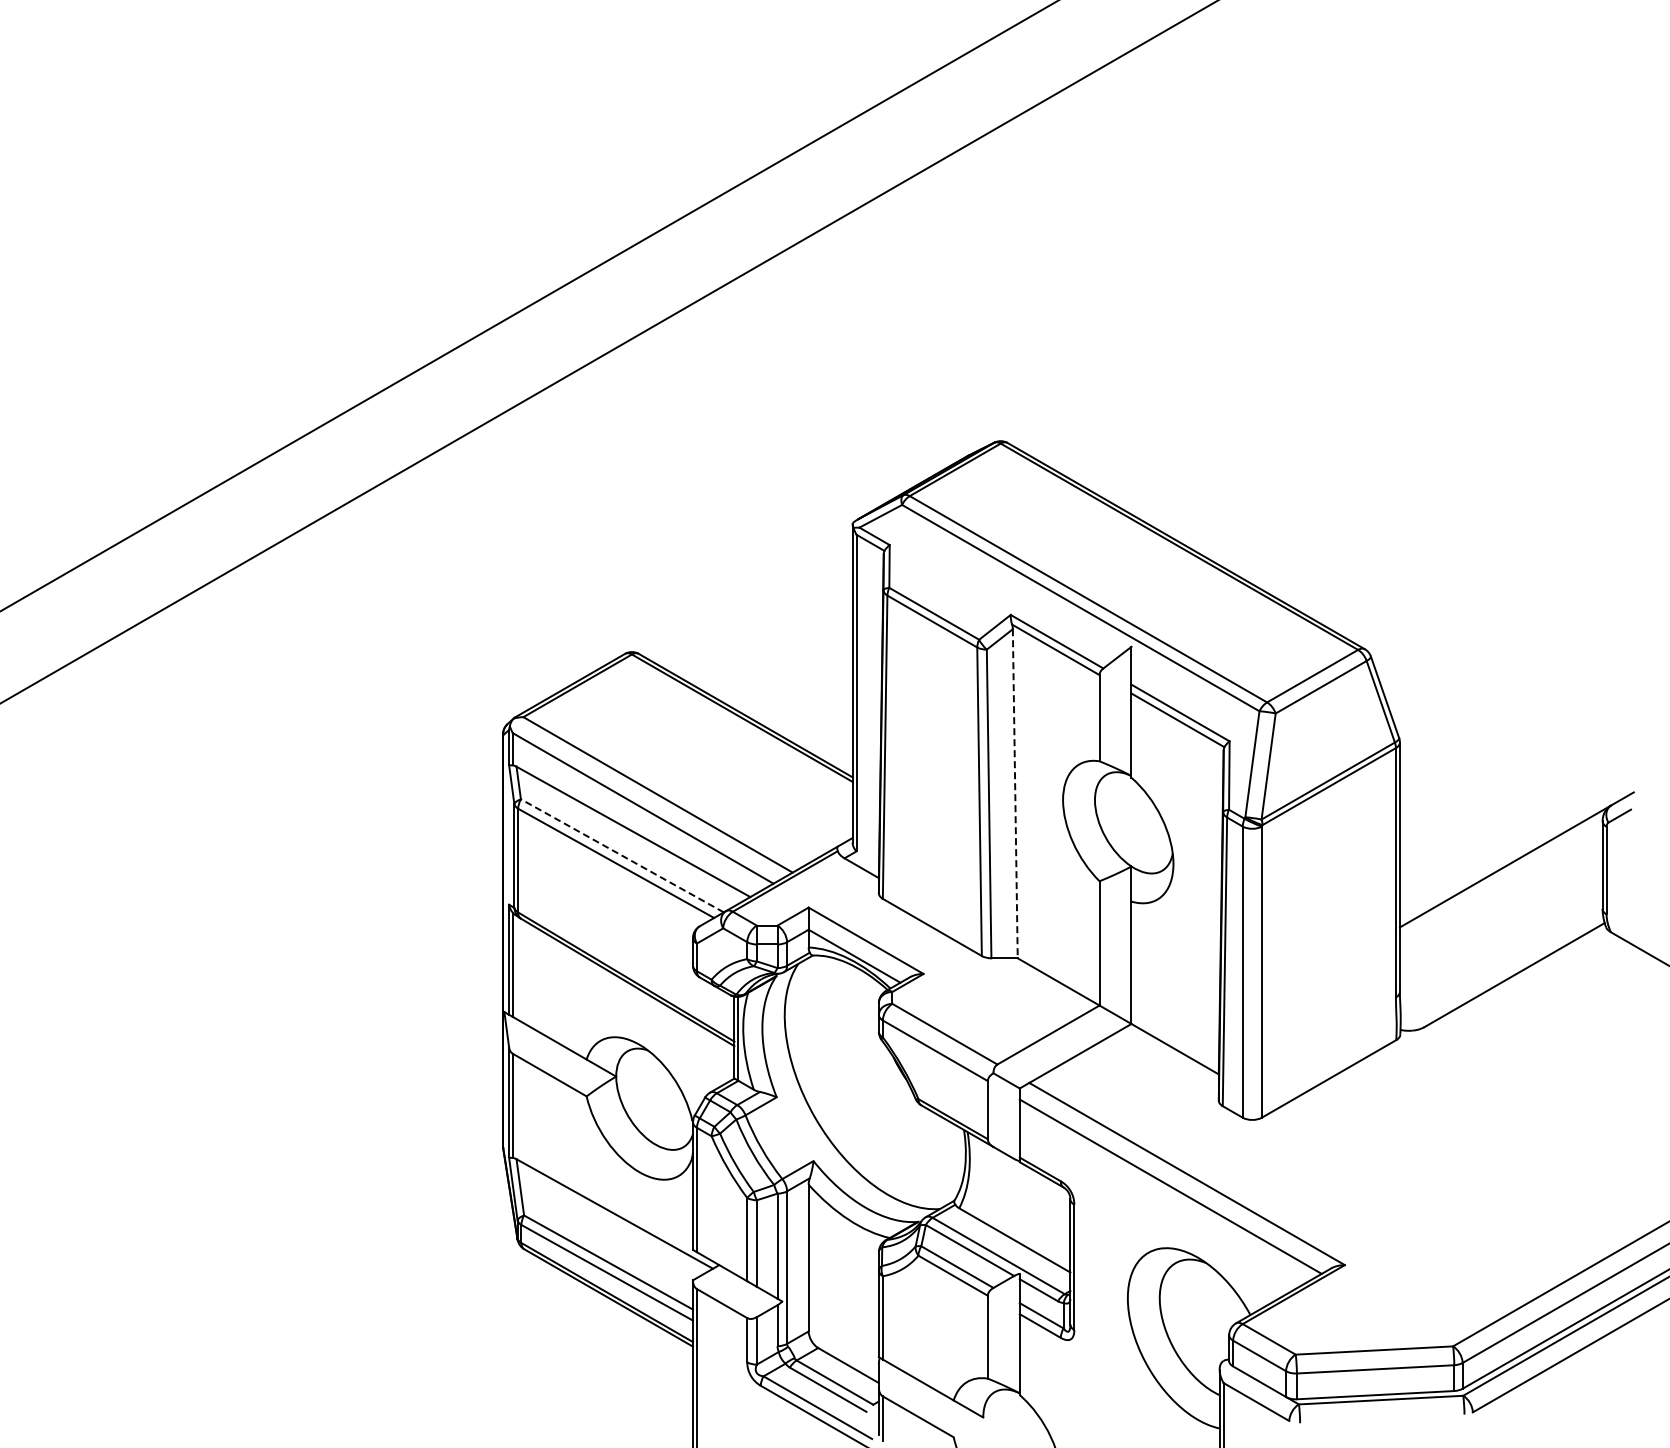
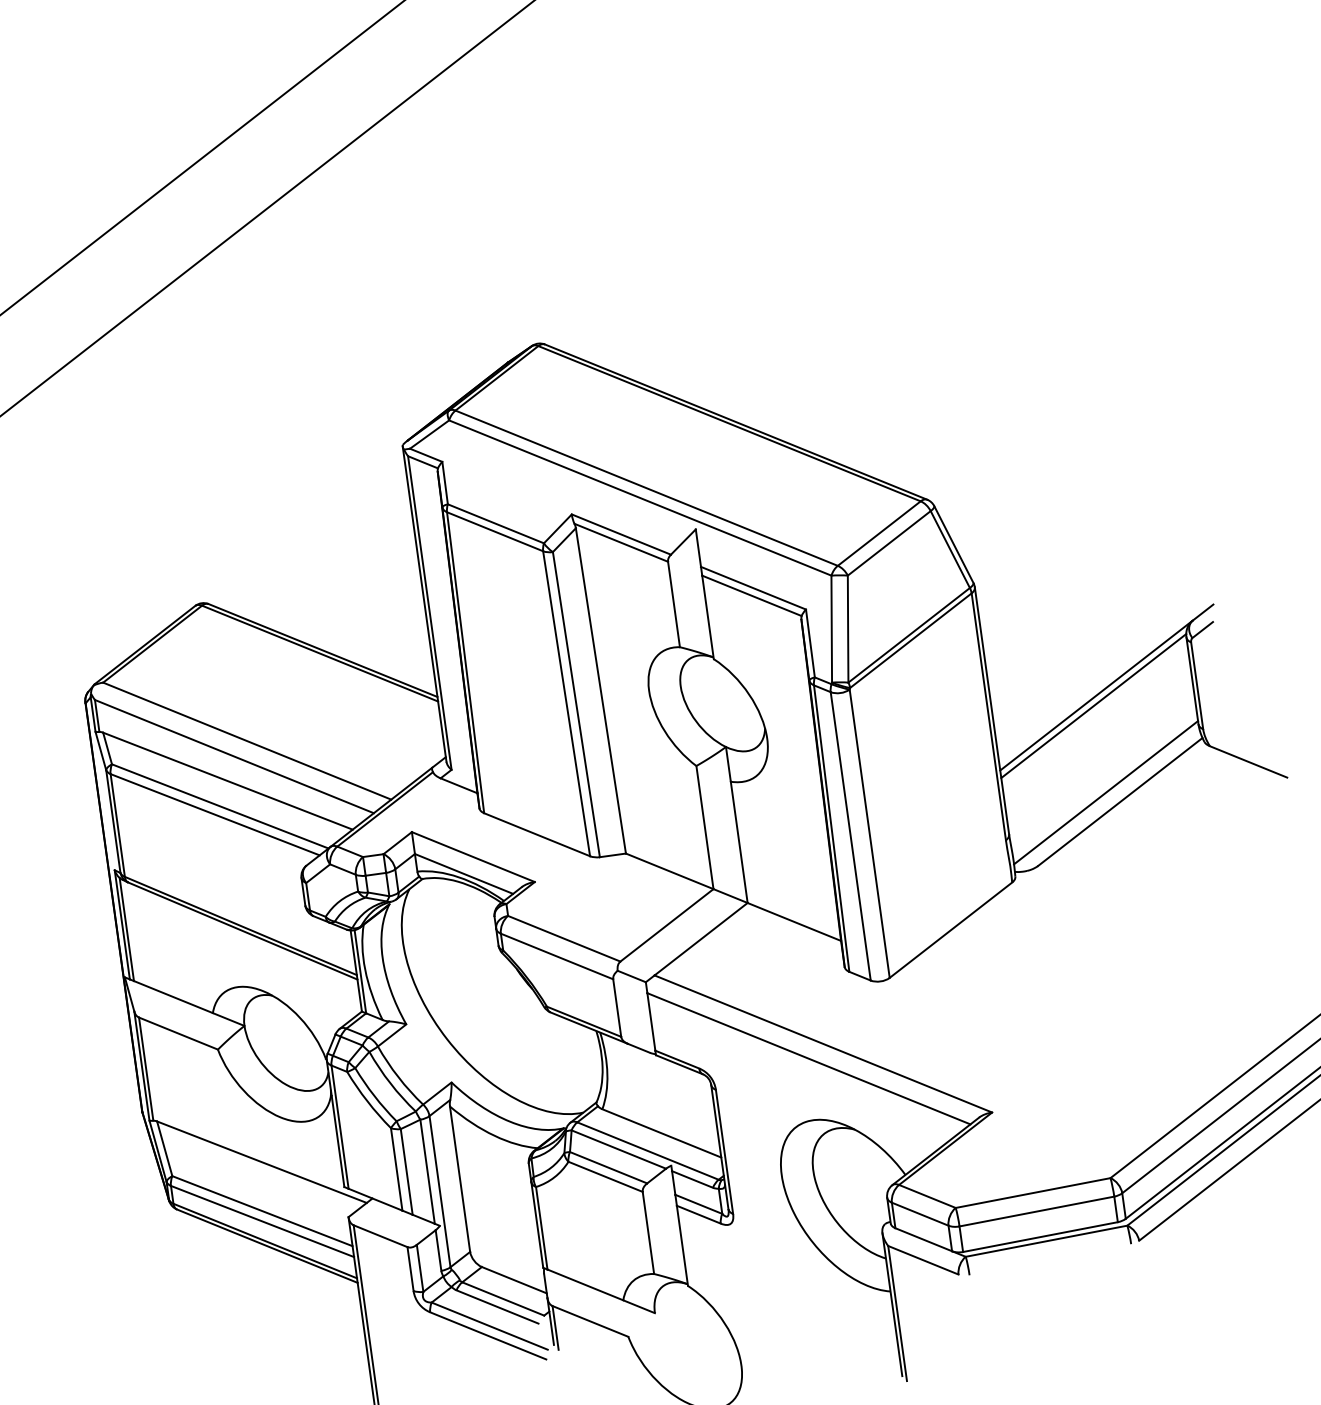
line: (1015, 793) -> (601, 690), dashed -> solid
line: (621, 855) -> (219, 806), dashed -> solid
line: (1500, 876) -> (1092, 706), added
line: (1501, 963) -> (1105, 792), added

